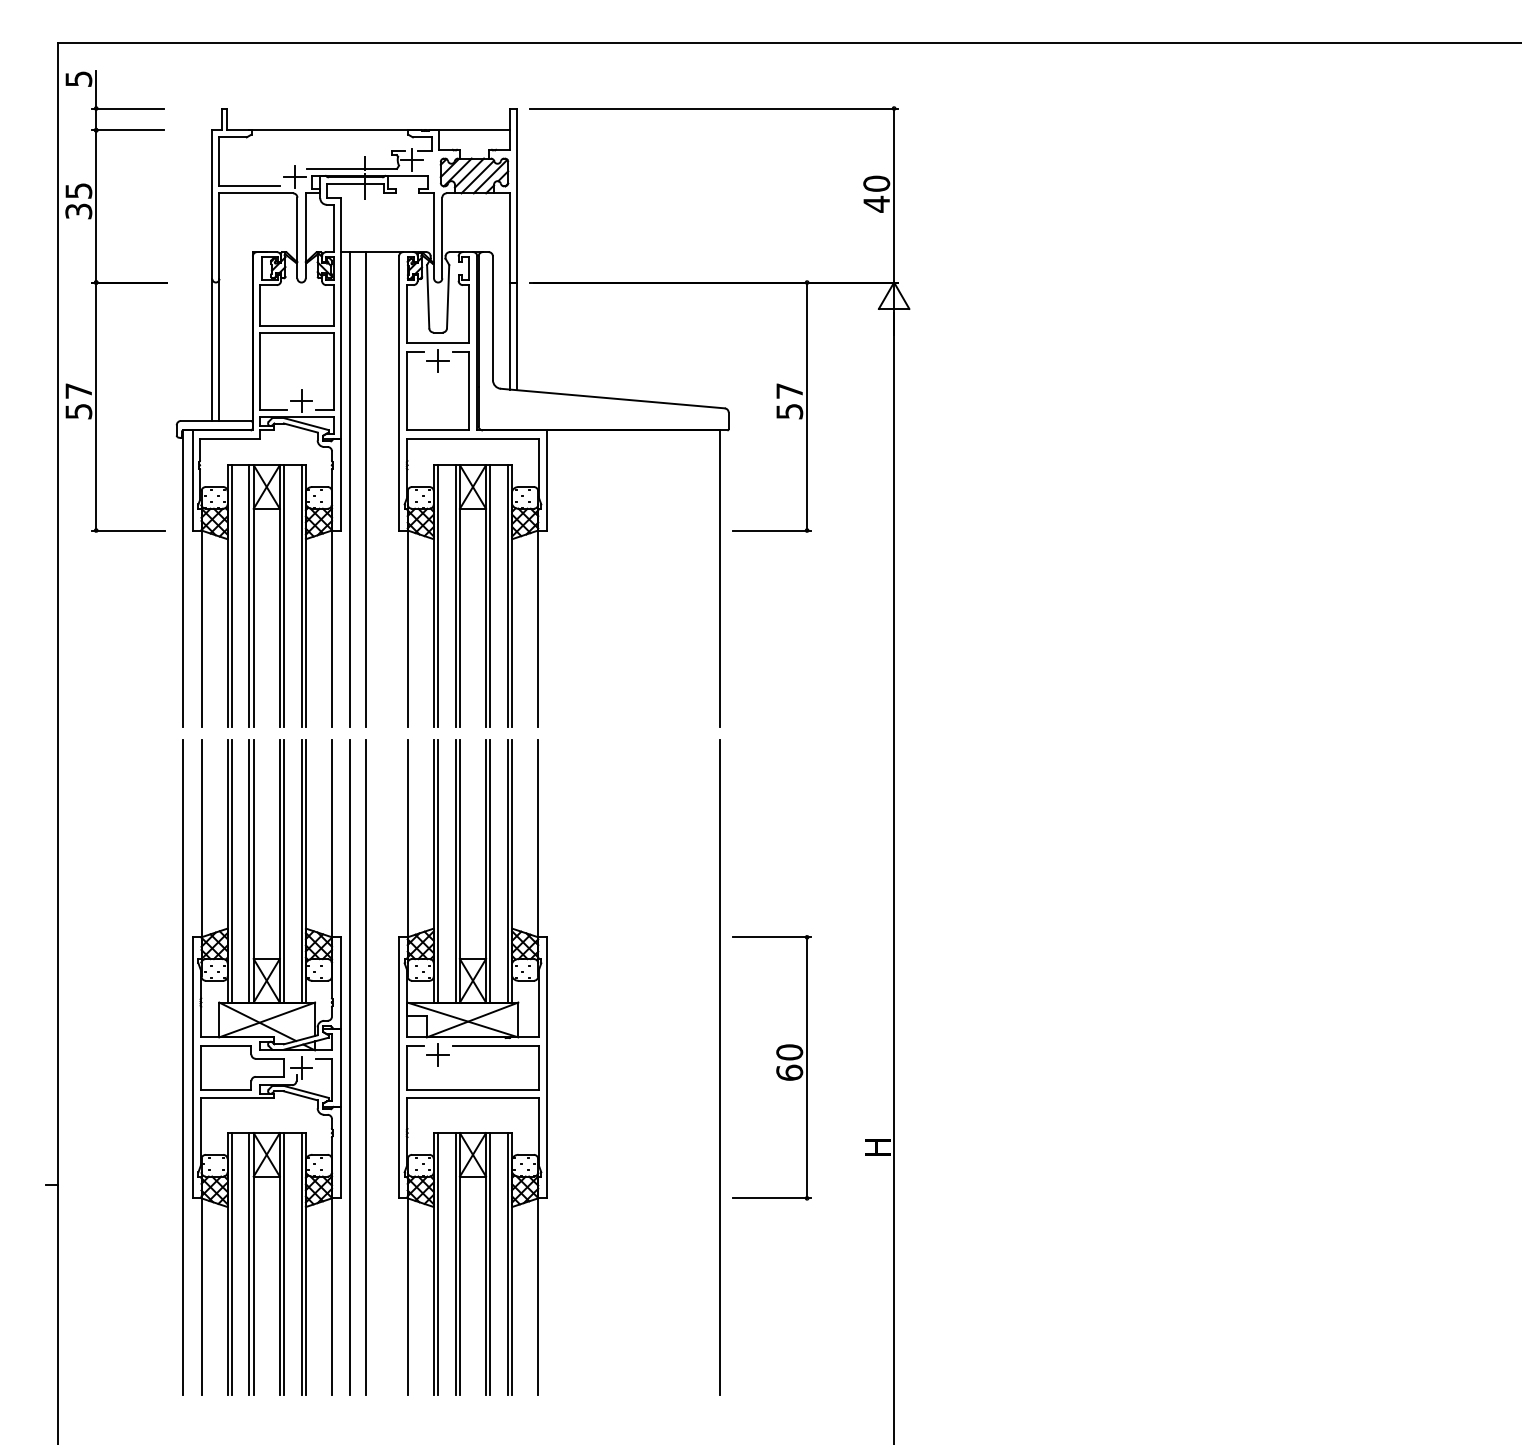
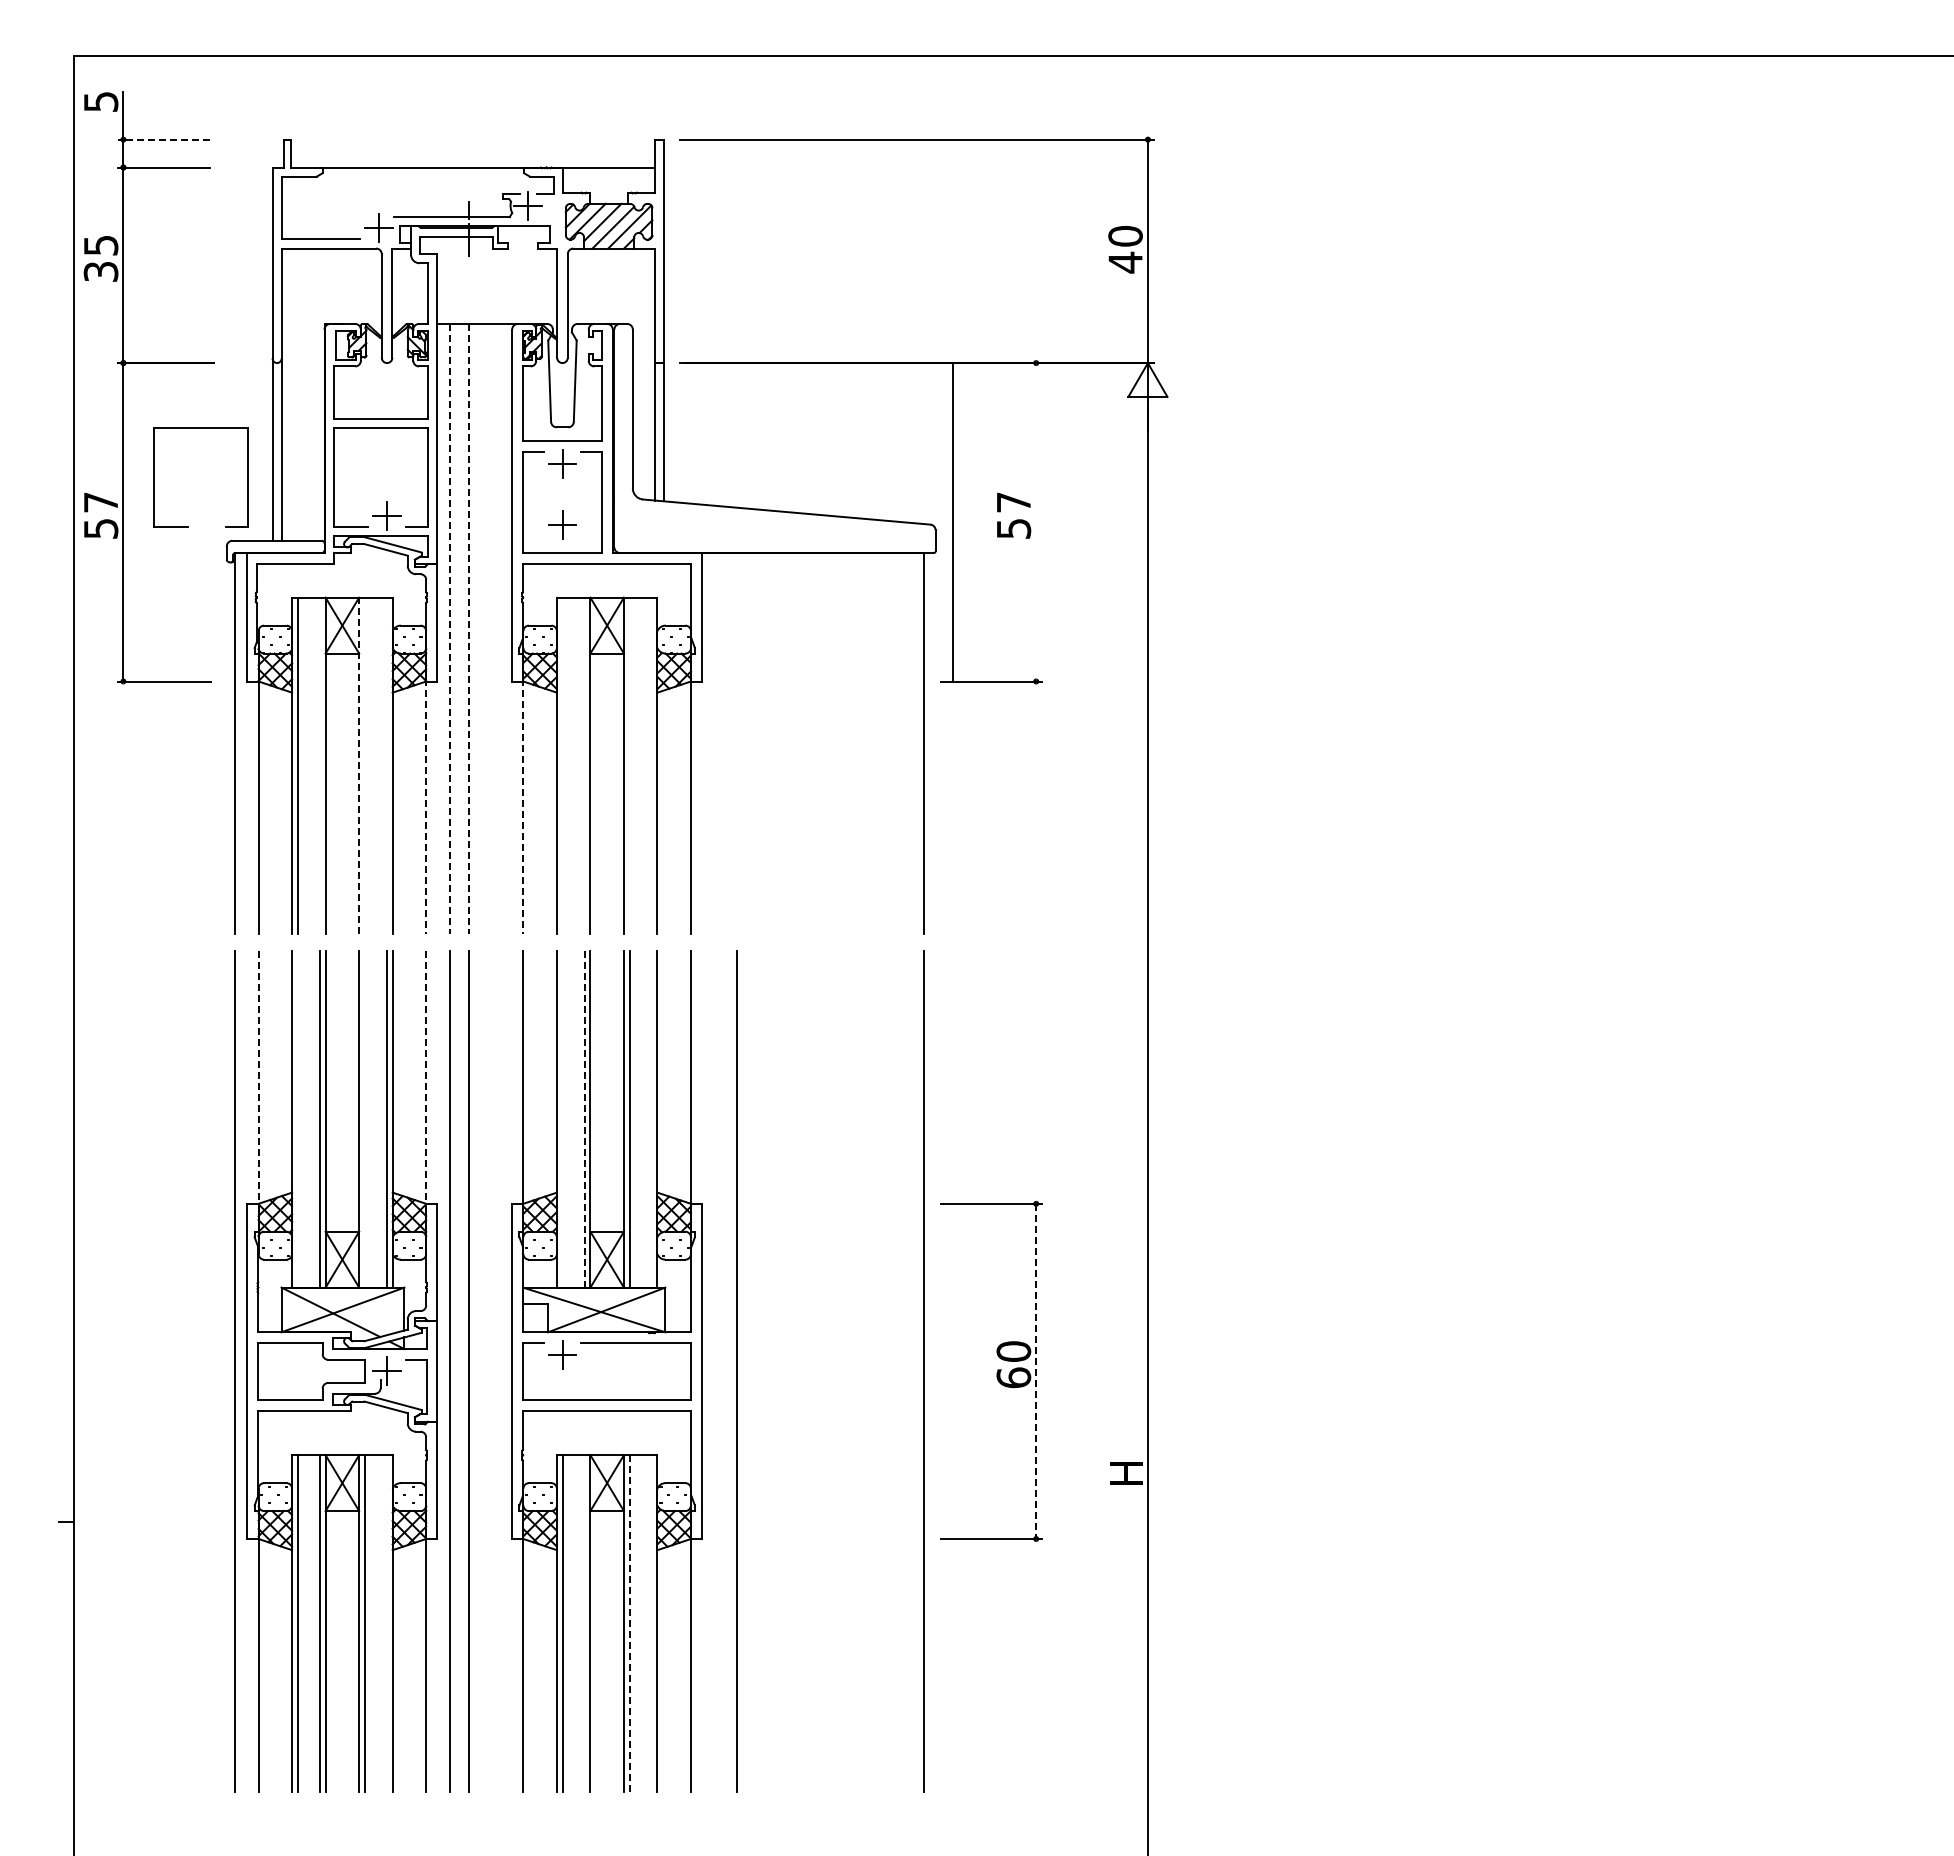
line: (127, 108) -> (163, 139), solid -> dashed
part: (120, 371) -> (154, 477), added
line: (807, 406) -> (953, 522), moved
part: (438, 408) -> (562, 524), added
line: (350, 490) -> (449, 629), solid -> dashed
line: (365, 490) -> (469, 629), solid -> dashed
line: (249, 595) -> (320, 765), removed
line: (280, 595) -> (359, 765), solid -> dashed
line: (283, 595) -> (364, 765), removed
line: (301, 595) -> (387, 765), removed
line: (438, 595) -> (562, 765), removed
line: (455, 595) -> (584, 765), removed
line: (490, 595) -> (629, 765), removed
line: (507, 595) -> (651, 765), removed
line: (332, 627) -> (426, 806), solid -> dashed
line: (407, 627) -> (523, 806), solid -> dashed
line: (201, 839) -> (258, 1078), solid -> dashed
line: (332, 839) -> (426, 1078), solid -> dashed
line: (231, 871) -> (297, 1119), removed
line: (283, 871) -> (364, 1119), removed
line: (438, 871) -> (562, 1119), removed
line: (455, 871) -> (584, 1119), solid -> dashed
line: (507, 871) -> (651, 1119), removed
line: (573, 1067) -> (736, 1371), added
line: (807, 1067) -> (1036, 1371), solid -> dashed
line: (301, 1264) -> (387, 1623), removed
line: (455, 1264) -> (584, 1623), removed
line: (490, 1264) -> (629, 1623), solid -> dashed
line: (507, 1264) -> (651, 1623), removed

